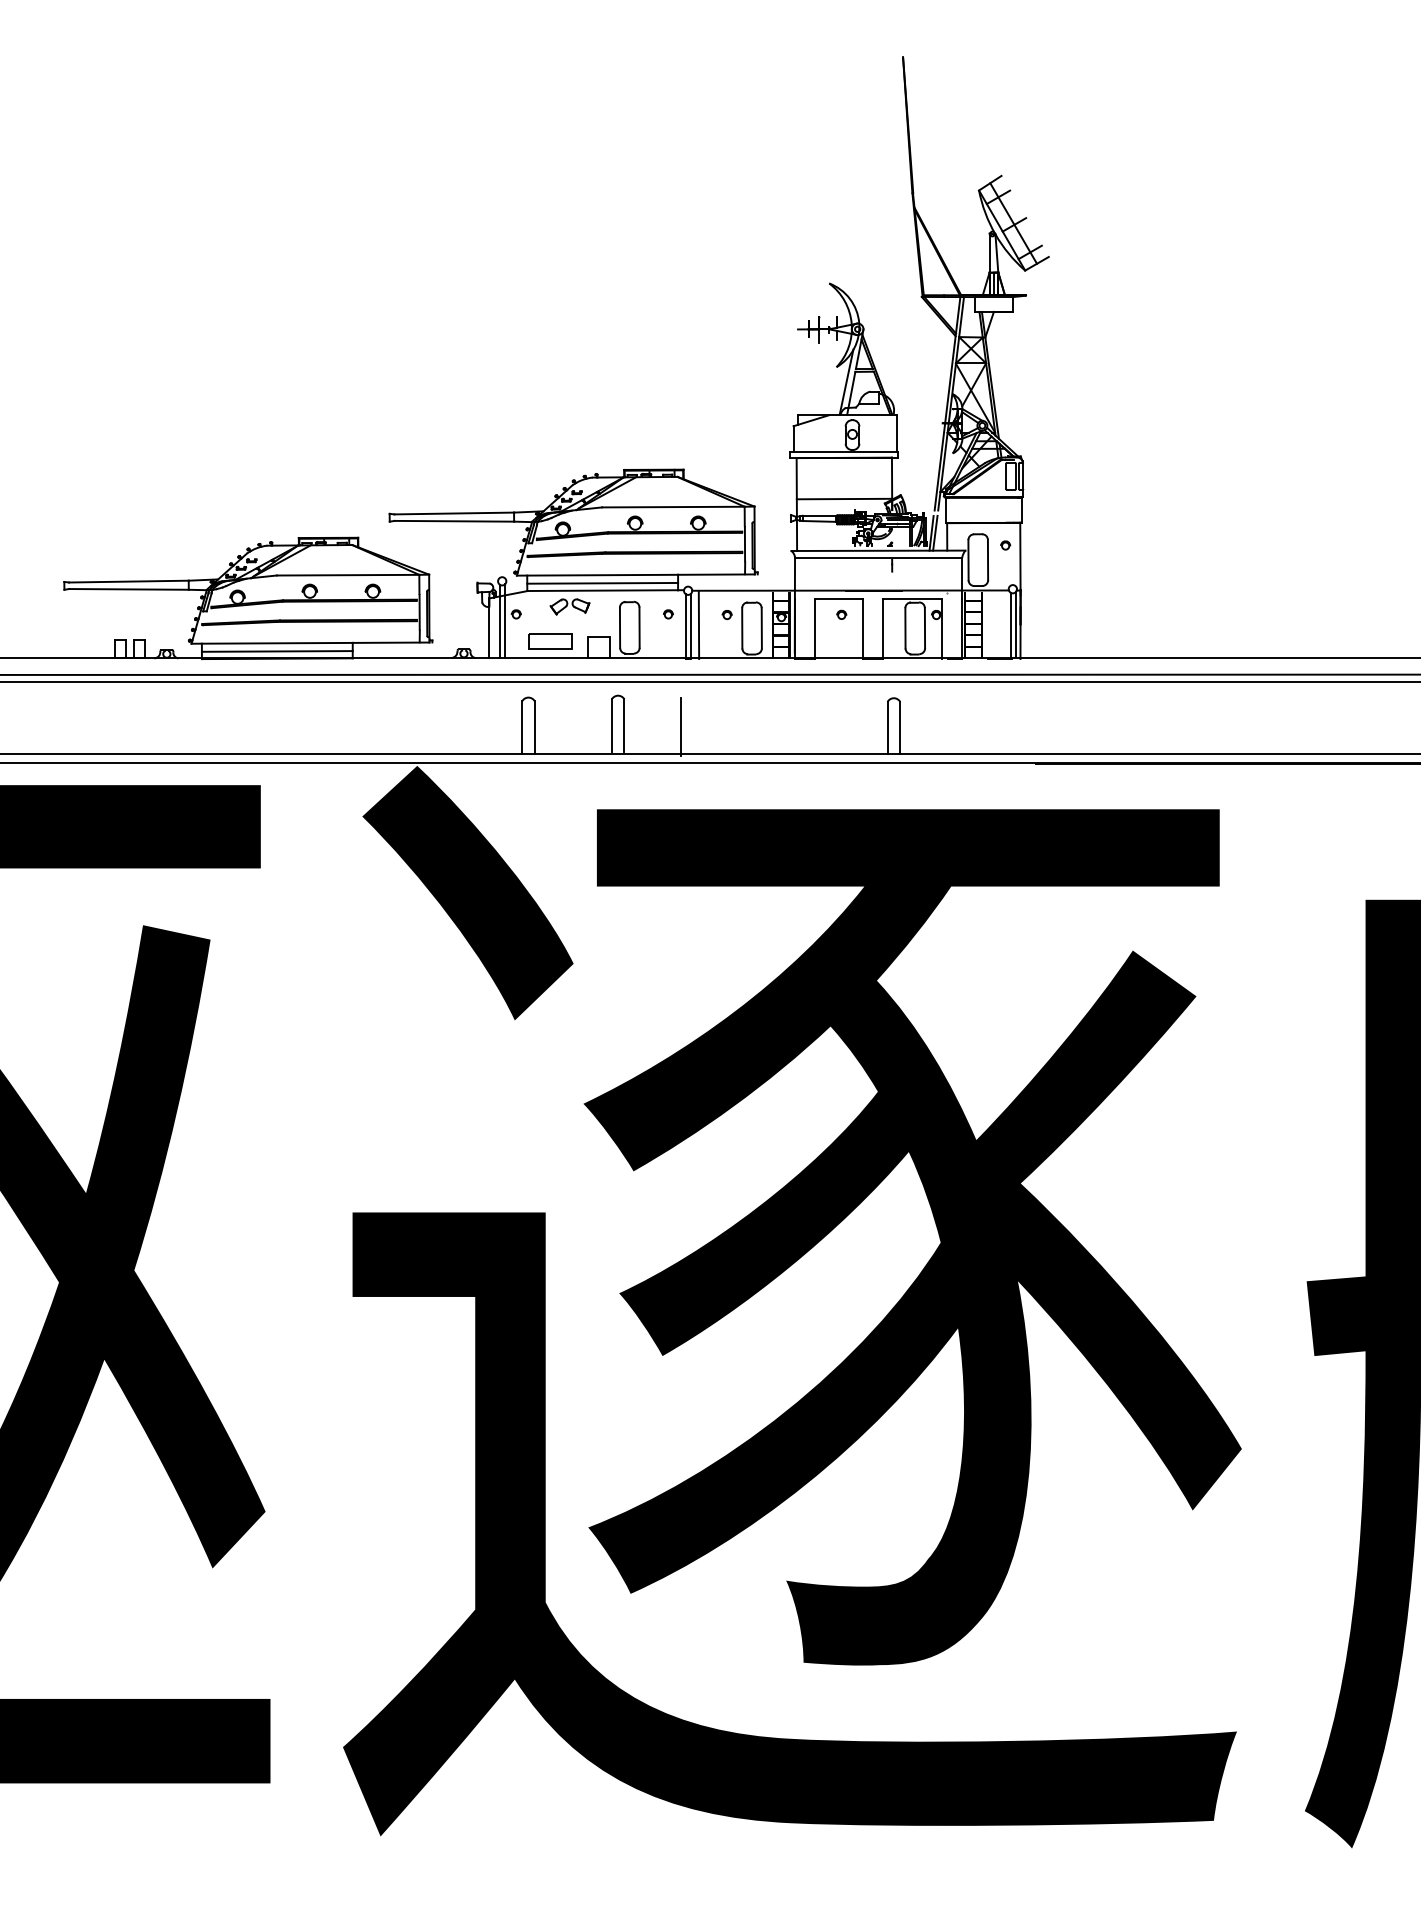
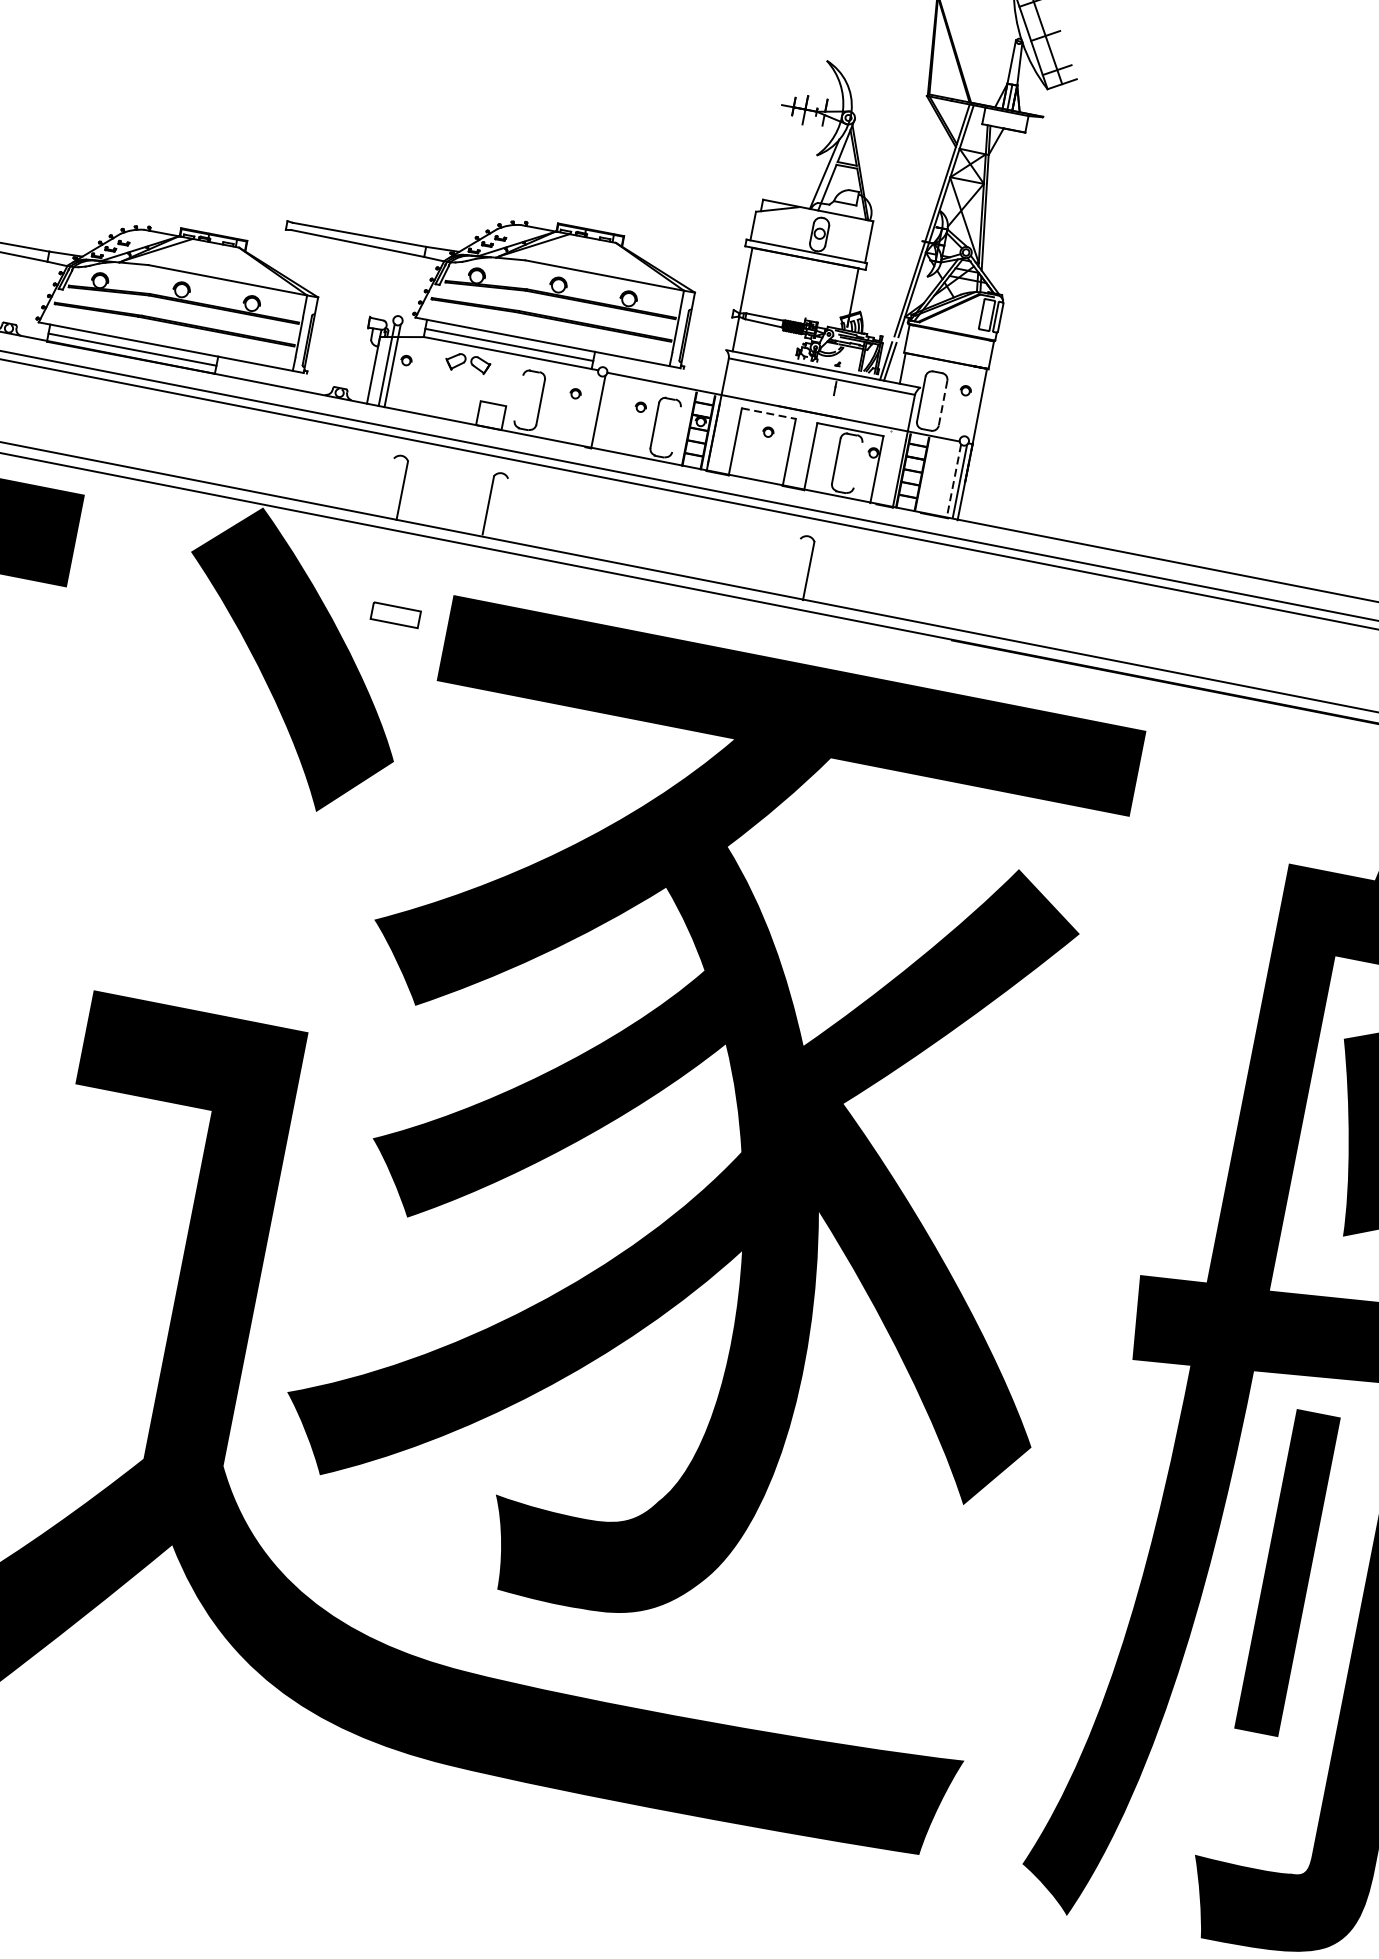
line: (844, 498) -> (796, 303), removed
line: (988, 560) -> (943, 403), solid -> dashed
line: (839, 598) -> (769, 413), solid -> dashed
line: (698, 624) -> (606, 411), removed
line: (1010, 625) -> (953, 480), solid -> dashed
line: (685, 626) -> (592, 411), removed
line: (619, 627) -> (518, 397), removed
line: (761, 628) -> (676, 429), removed
line: (924, 628) -> (857, 465), removed
part: (550, 641) -> (396, 615), moved
line: (624, 725) -> (502, 507), removed
line: (681, 726) -> (565, 521), removed
line: (522, 727) -> (388, 487), removed
line: (887, 727) -> (794, 567), removed

